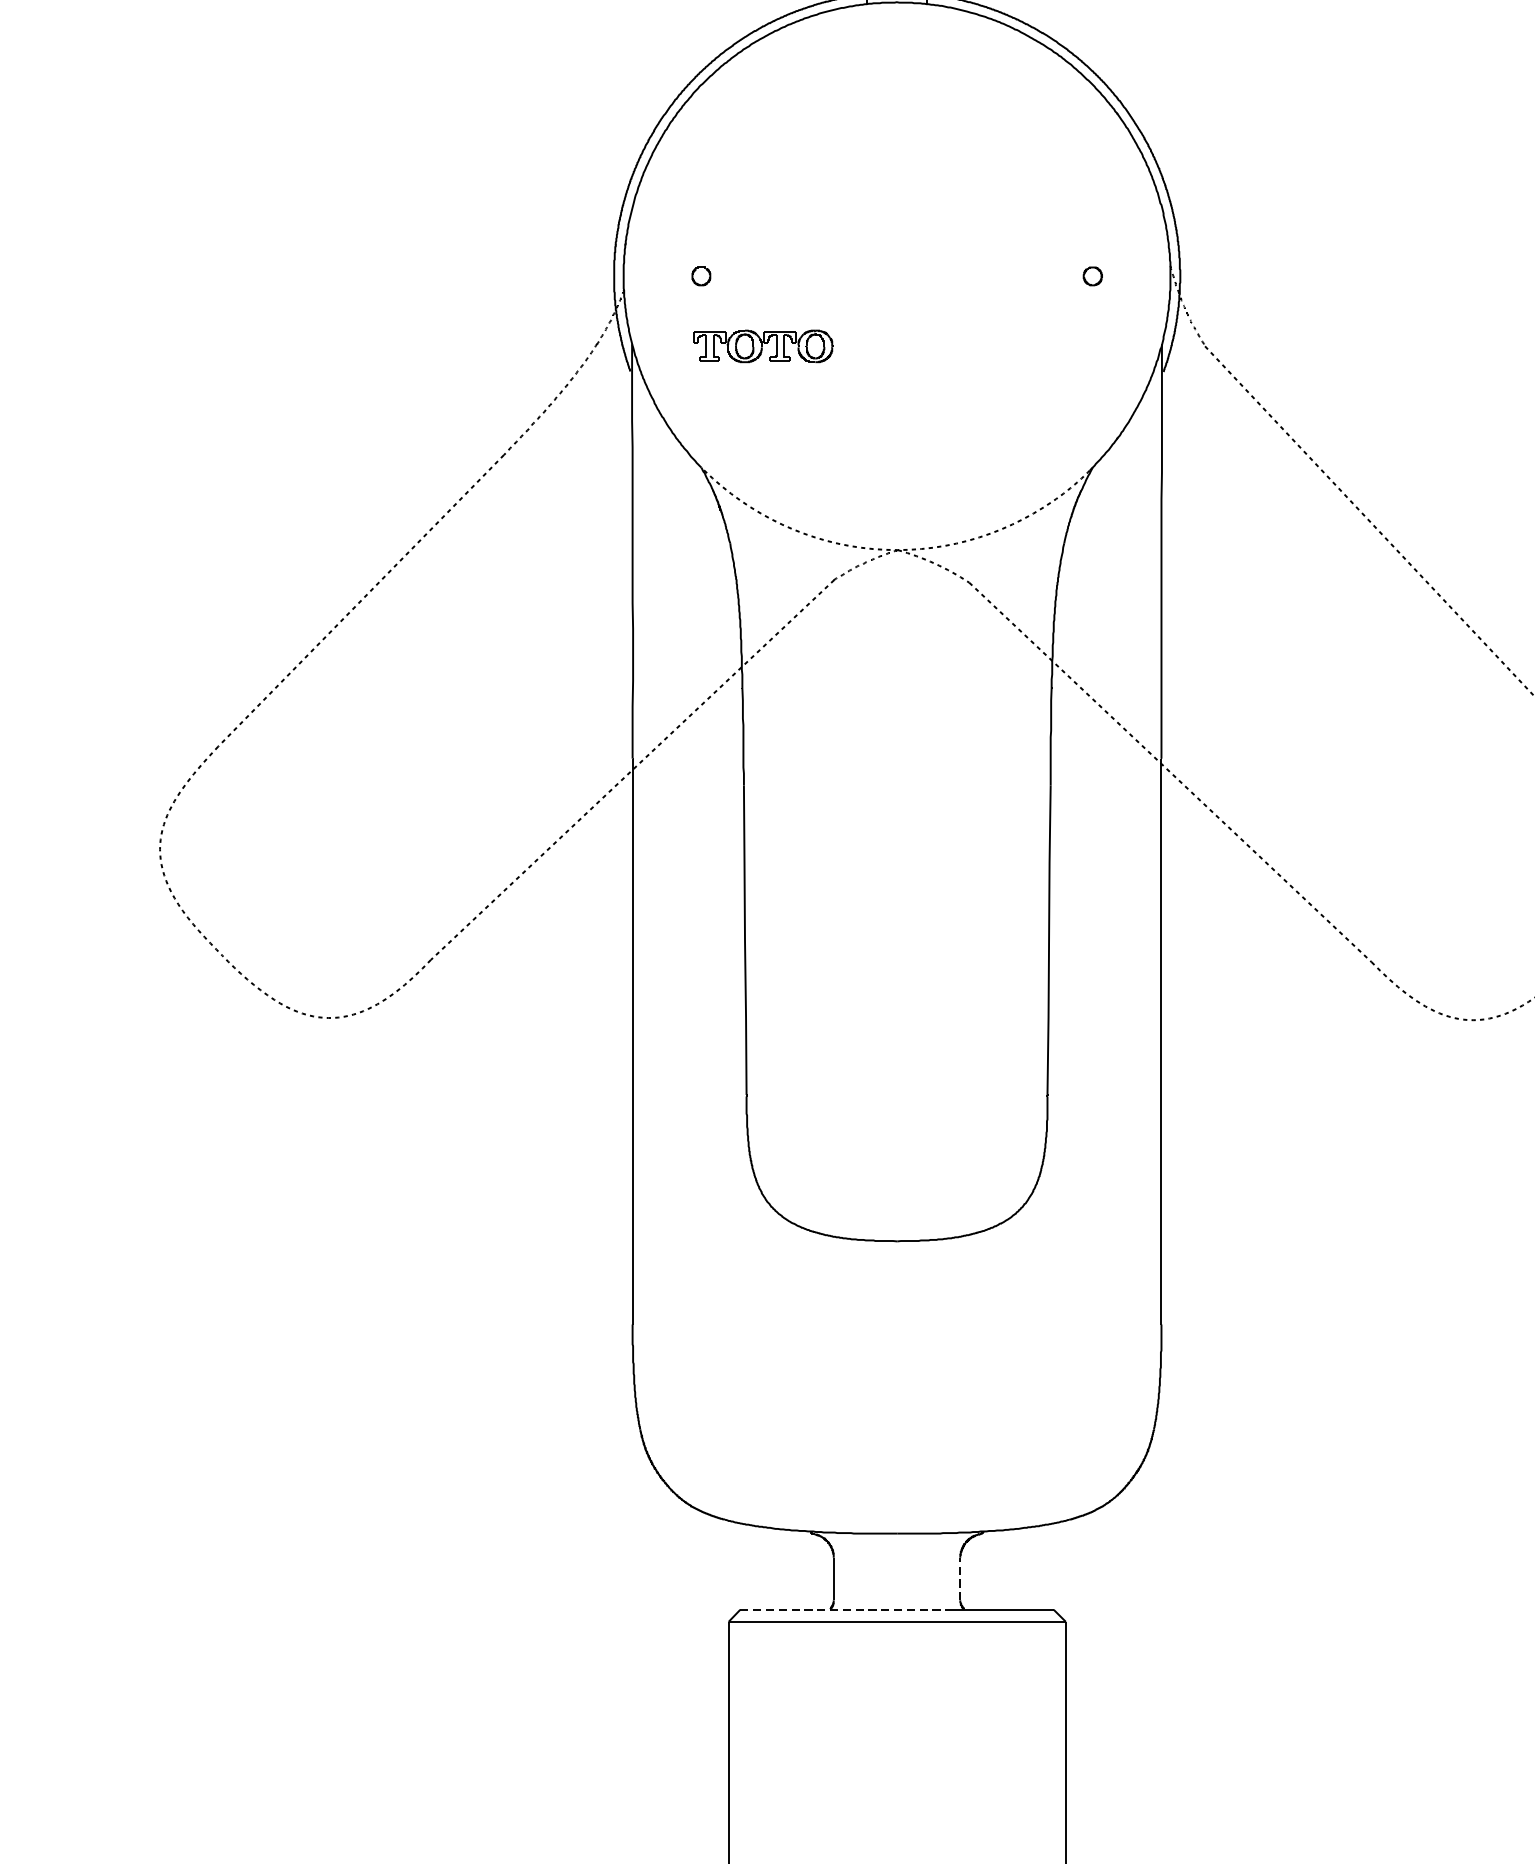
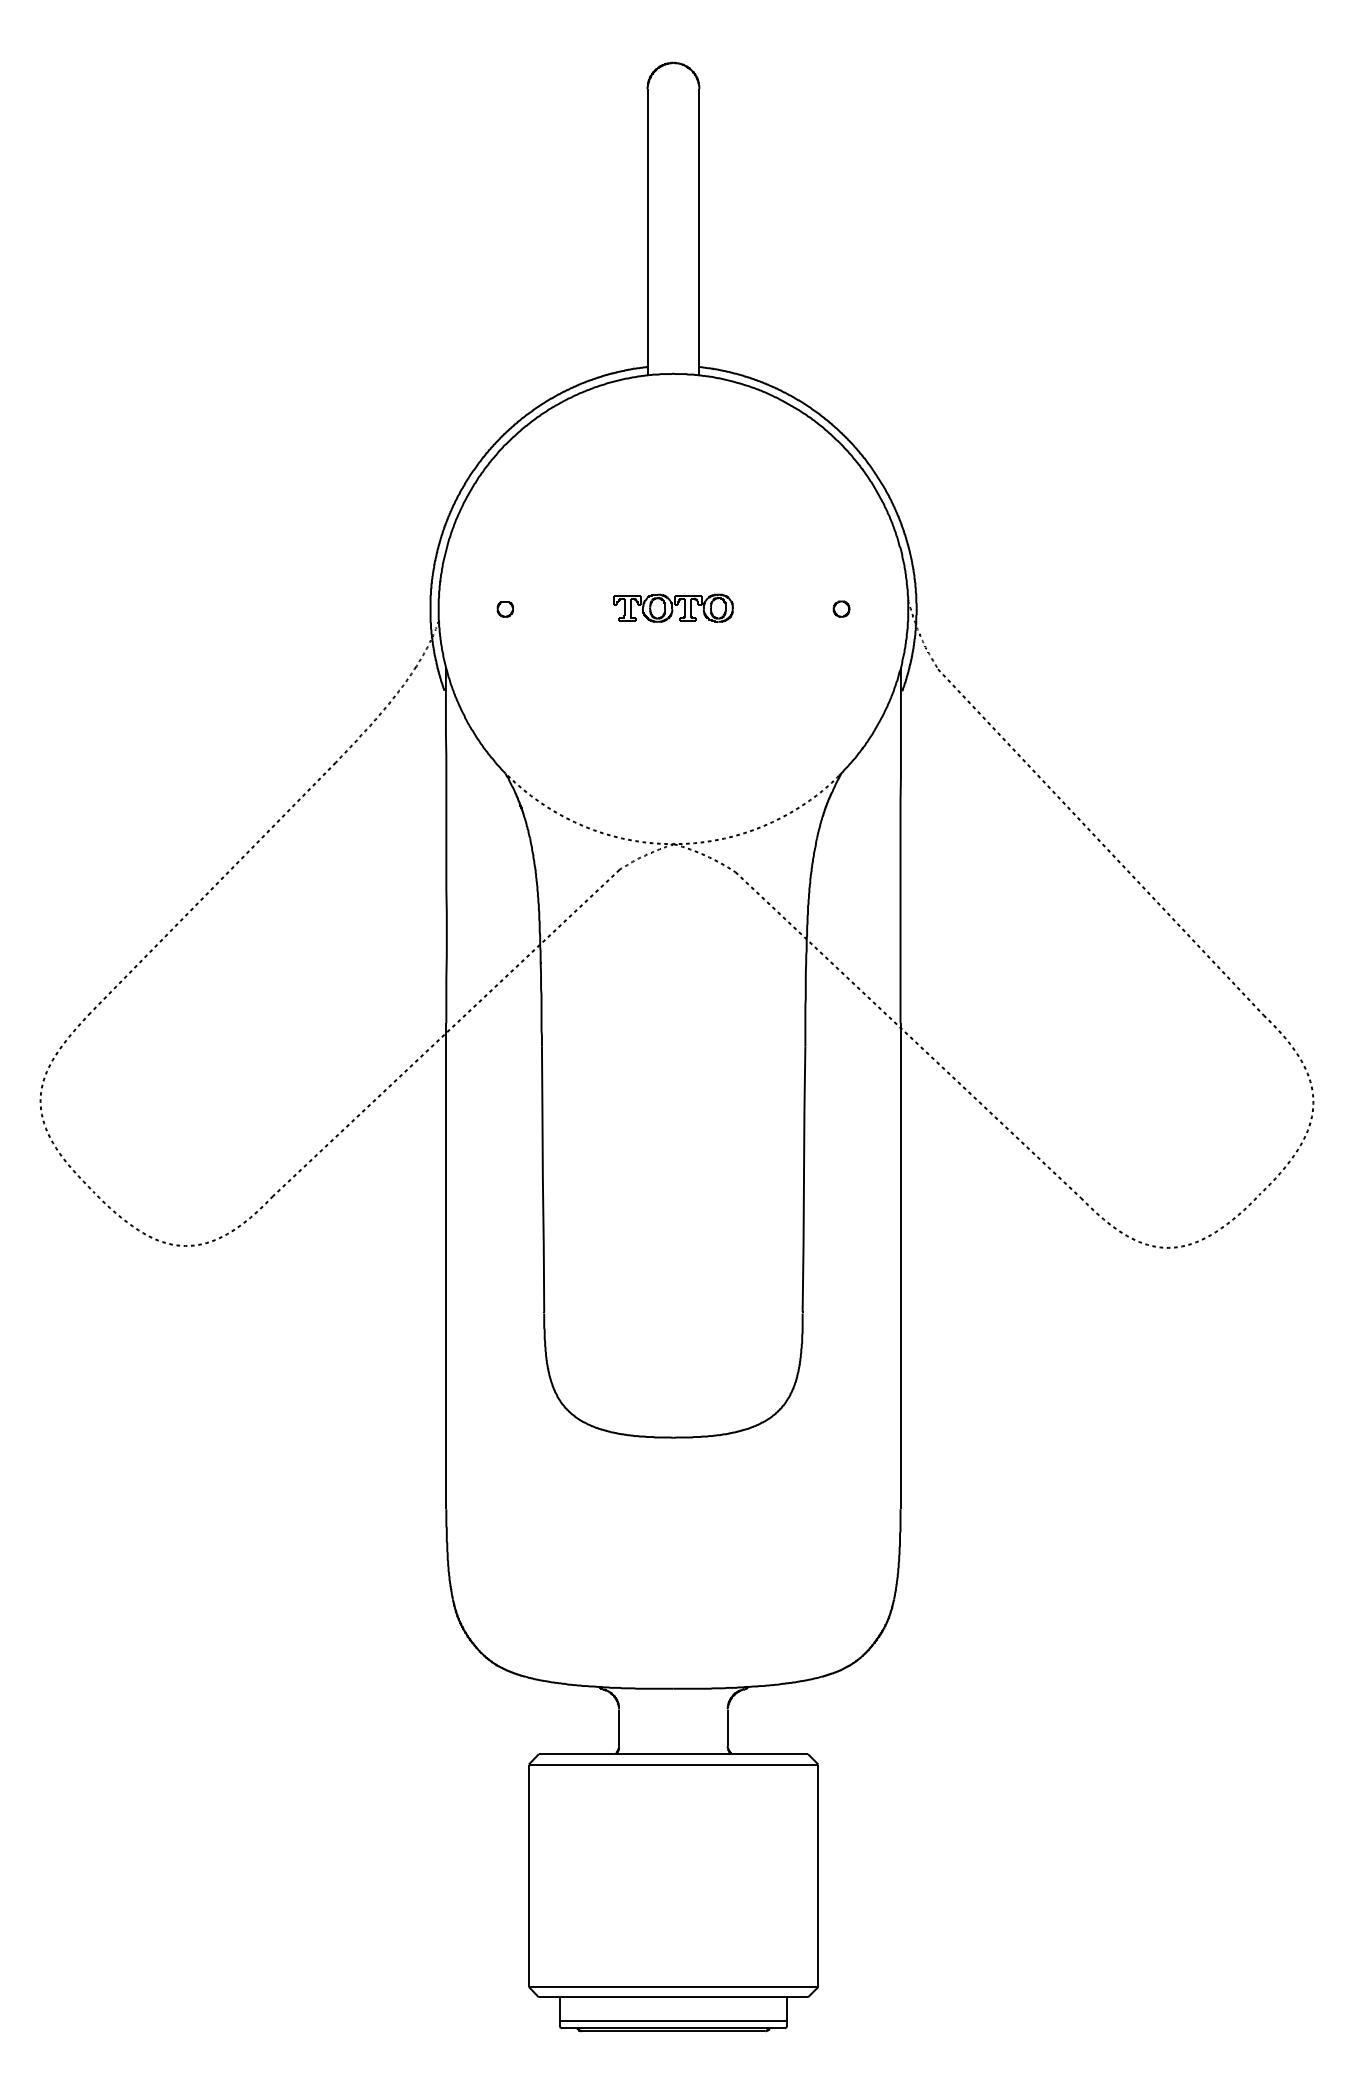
part: (763, 345) -> (673, 607), moved
line: (959, 1578) -> (727, 1727), dashed -> solid
line: (843, 1610) -> (627, 1754), dashed -> solid

